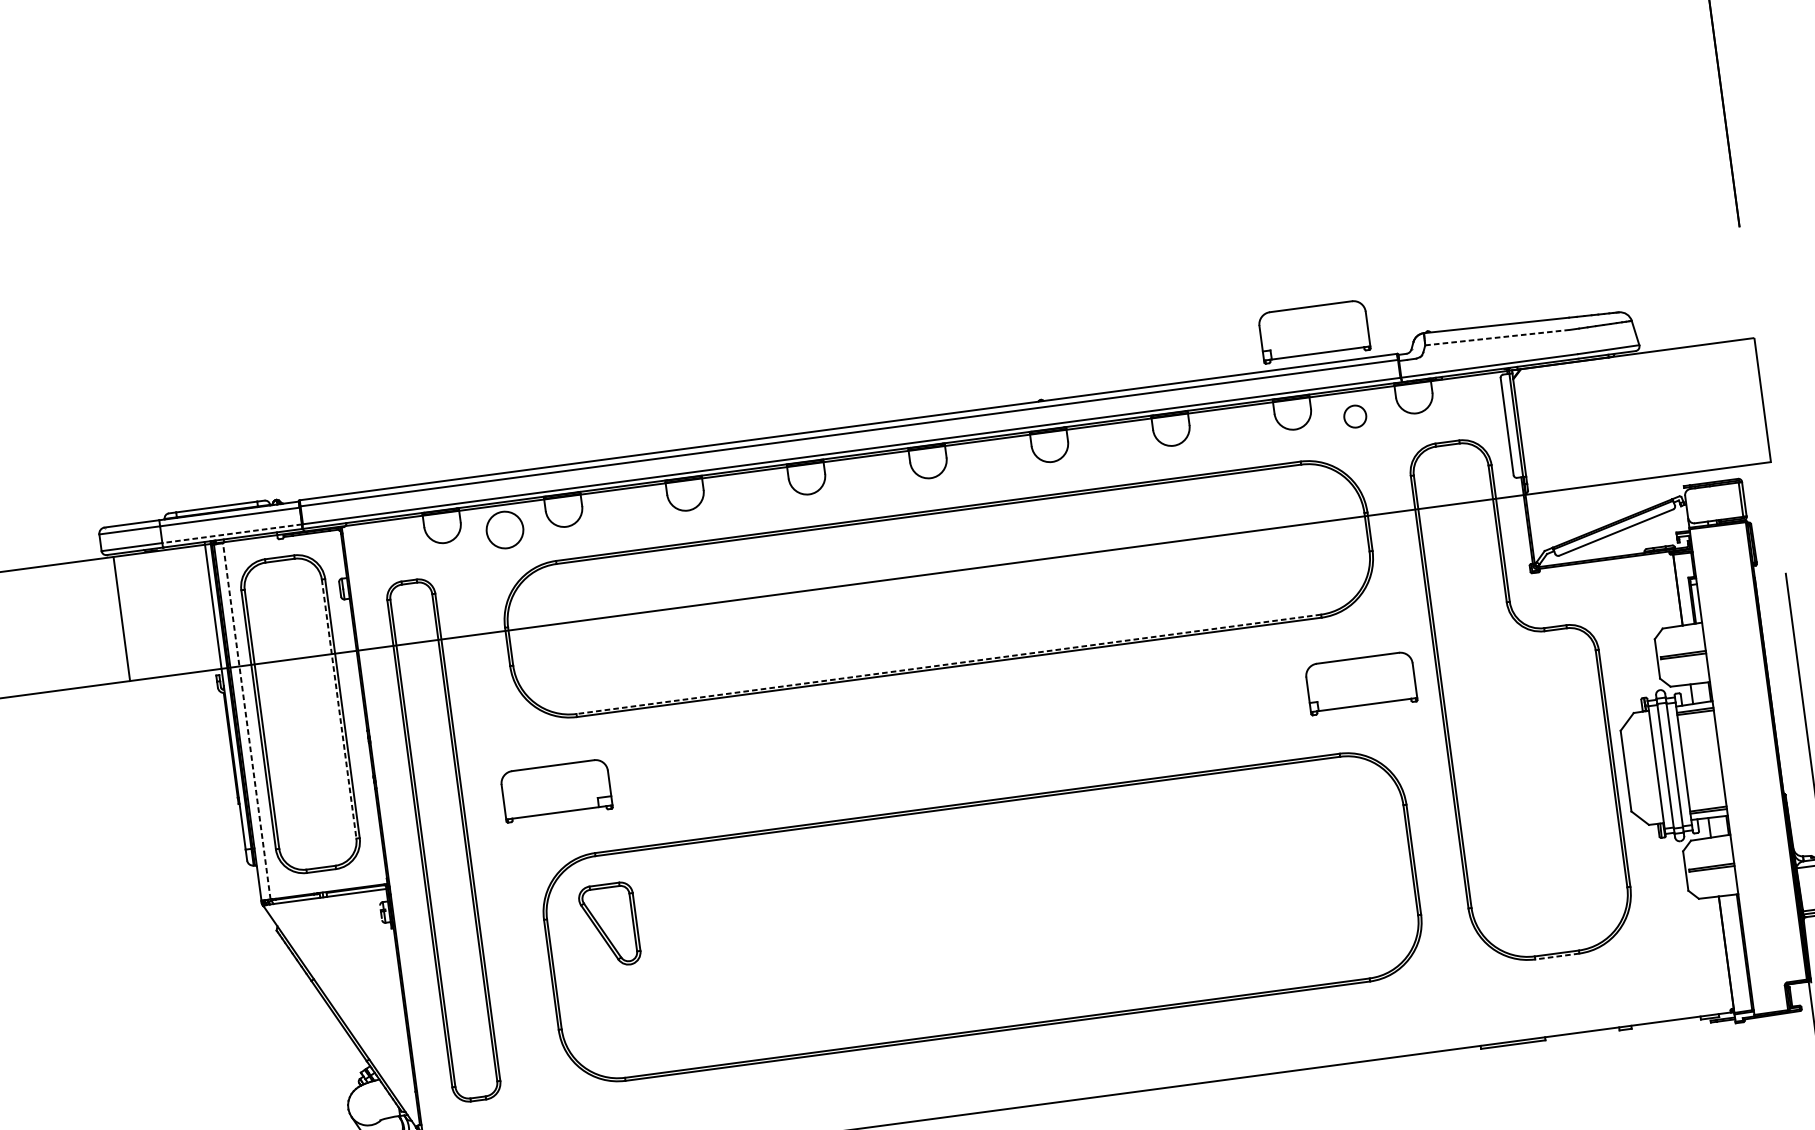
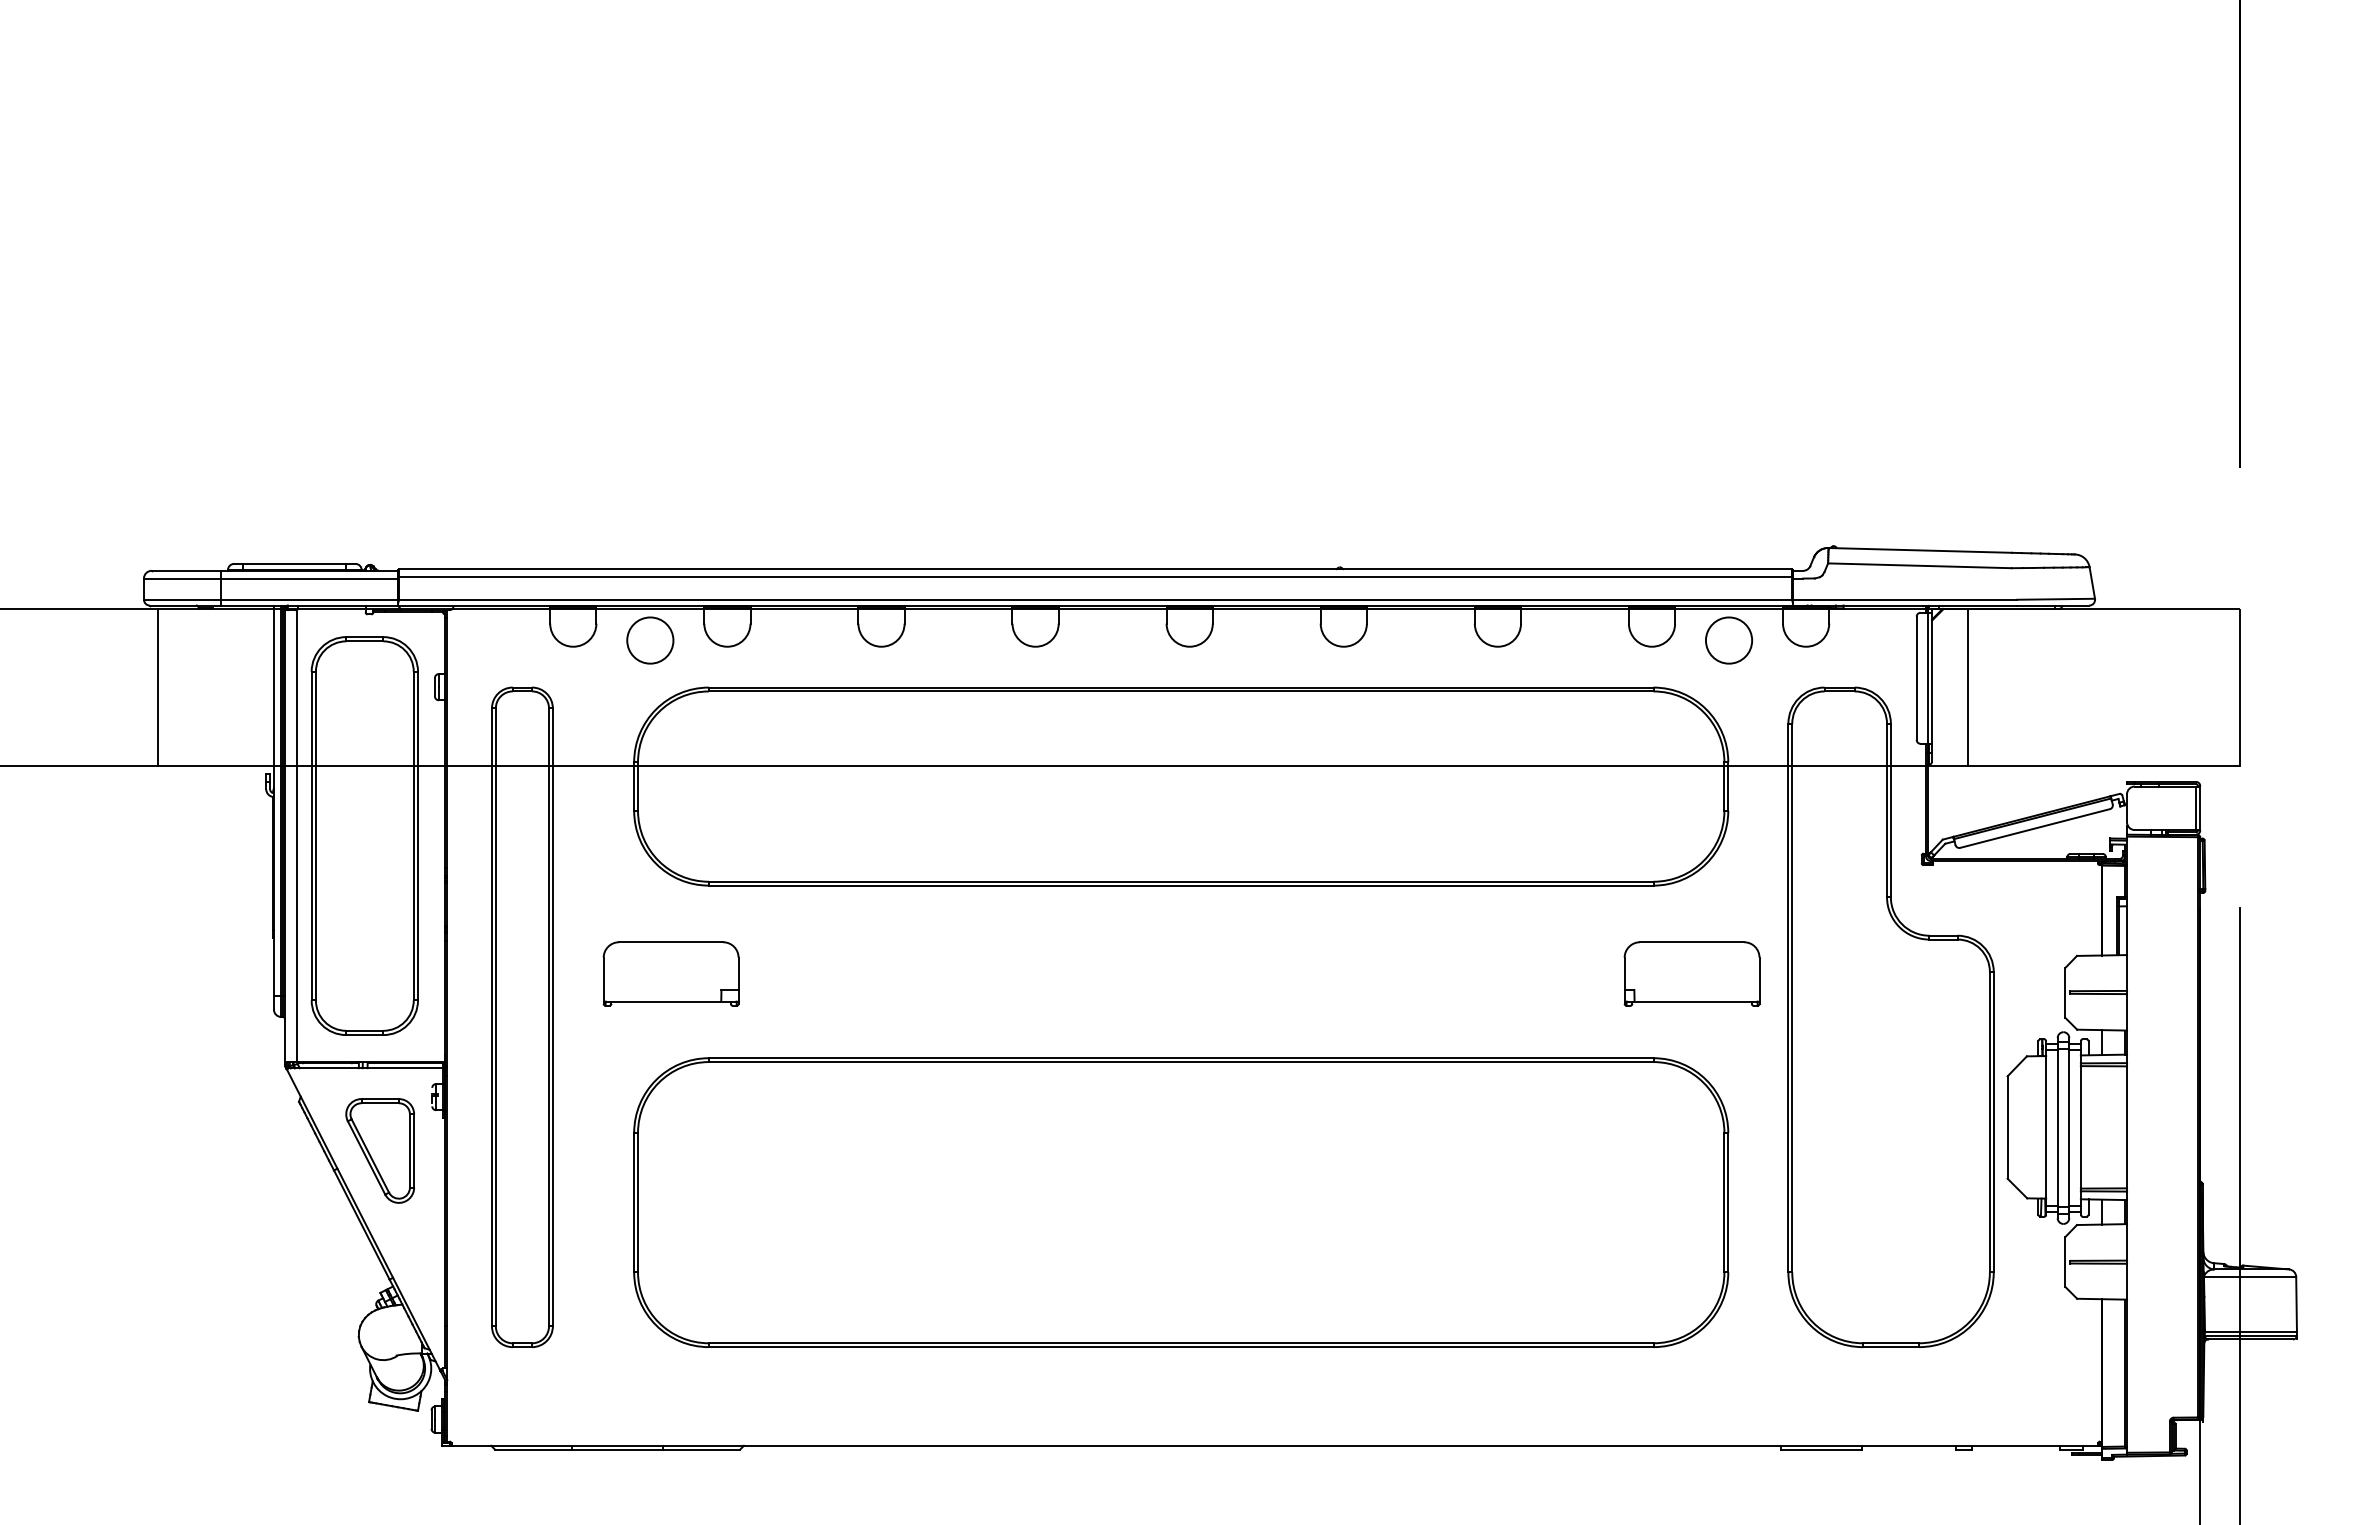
part: (1313, 331) -> (1691, 527), removed
line: (1497, 337) -> (1919, 565), dashed -> solid
circle: (1354, 416) -> (1728, 640), size x1.67
line: (1548, 428) -> (1968, 687), added
line: (232, 533) -> (309, 599), dashed -> solid
line: (948, 664) -> (1180, 881), dashed -> solid
line: (338, 709) -> (413, 836), dashed -> solid
line: (246, 721) -> (296, 836), dashed -> solid
part: (609, 925) -> (379, 1150), moved
line: (1557, 956) -> (1891, 1347), dashed -> solid

